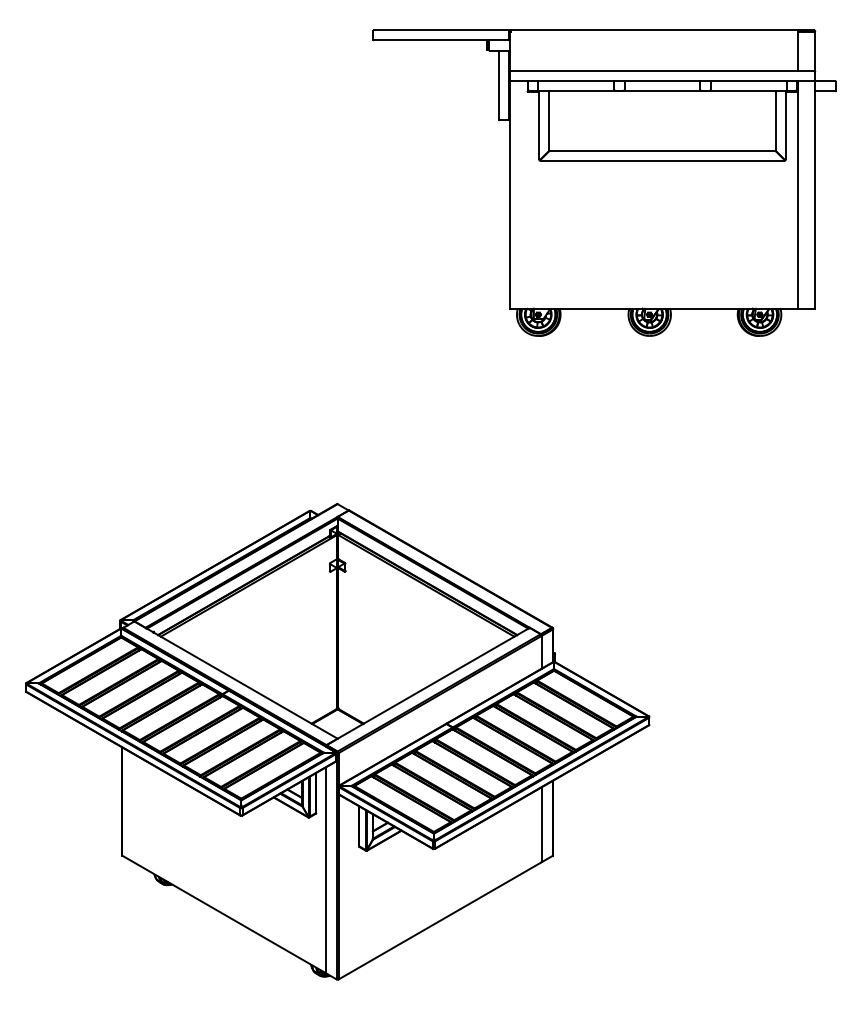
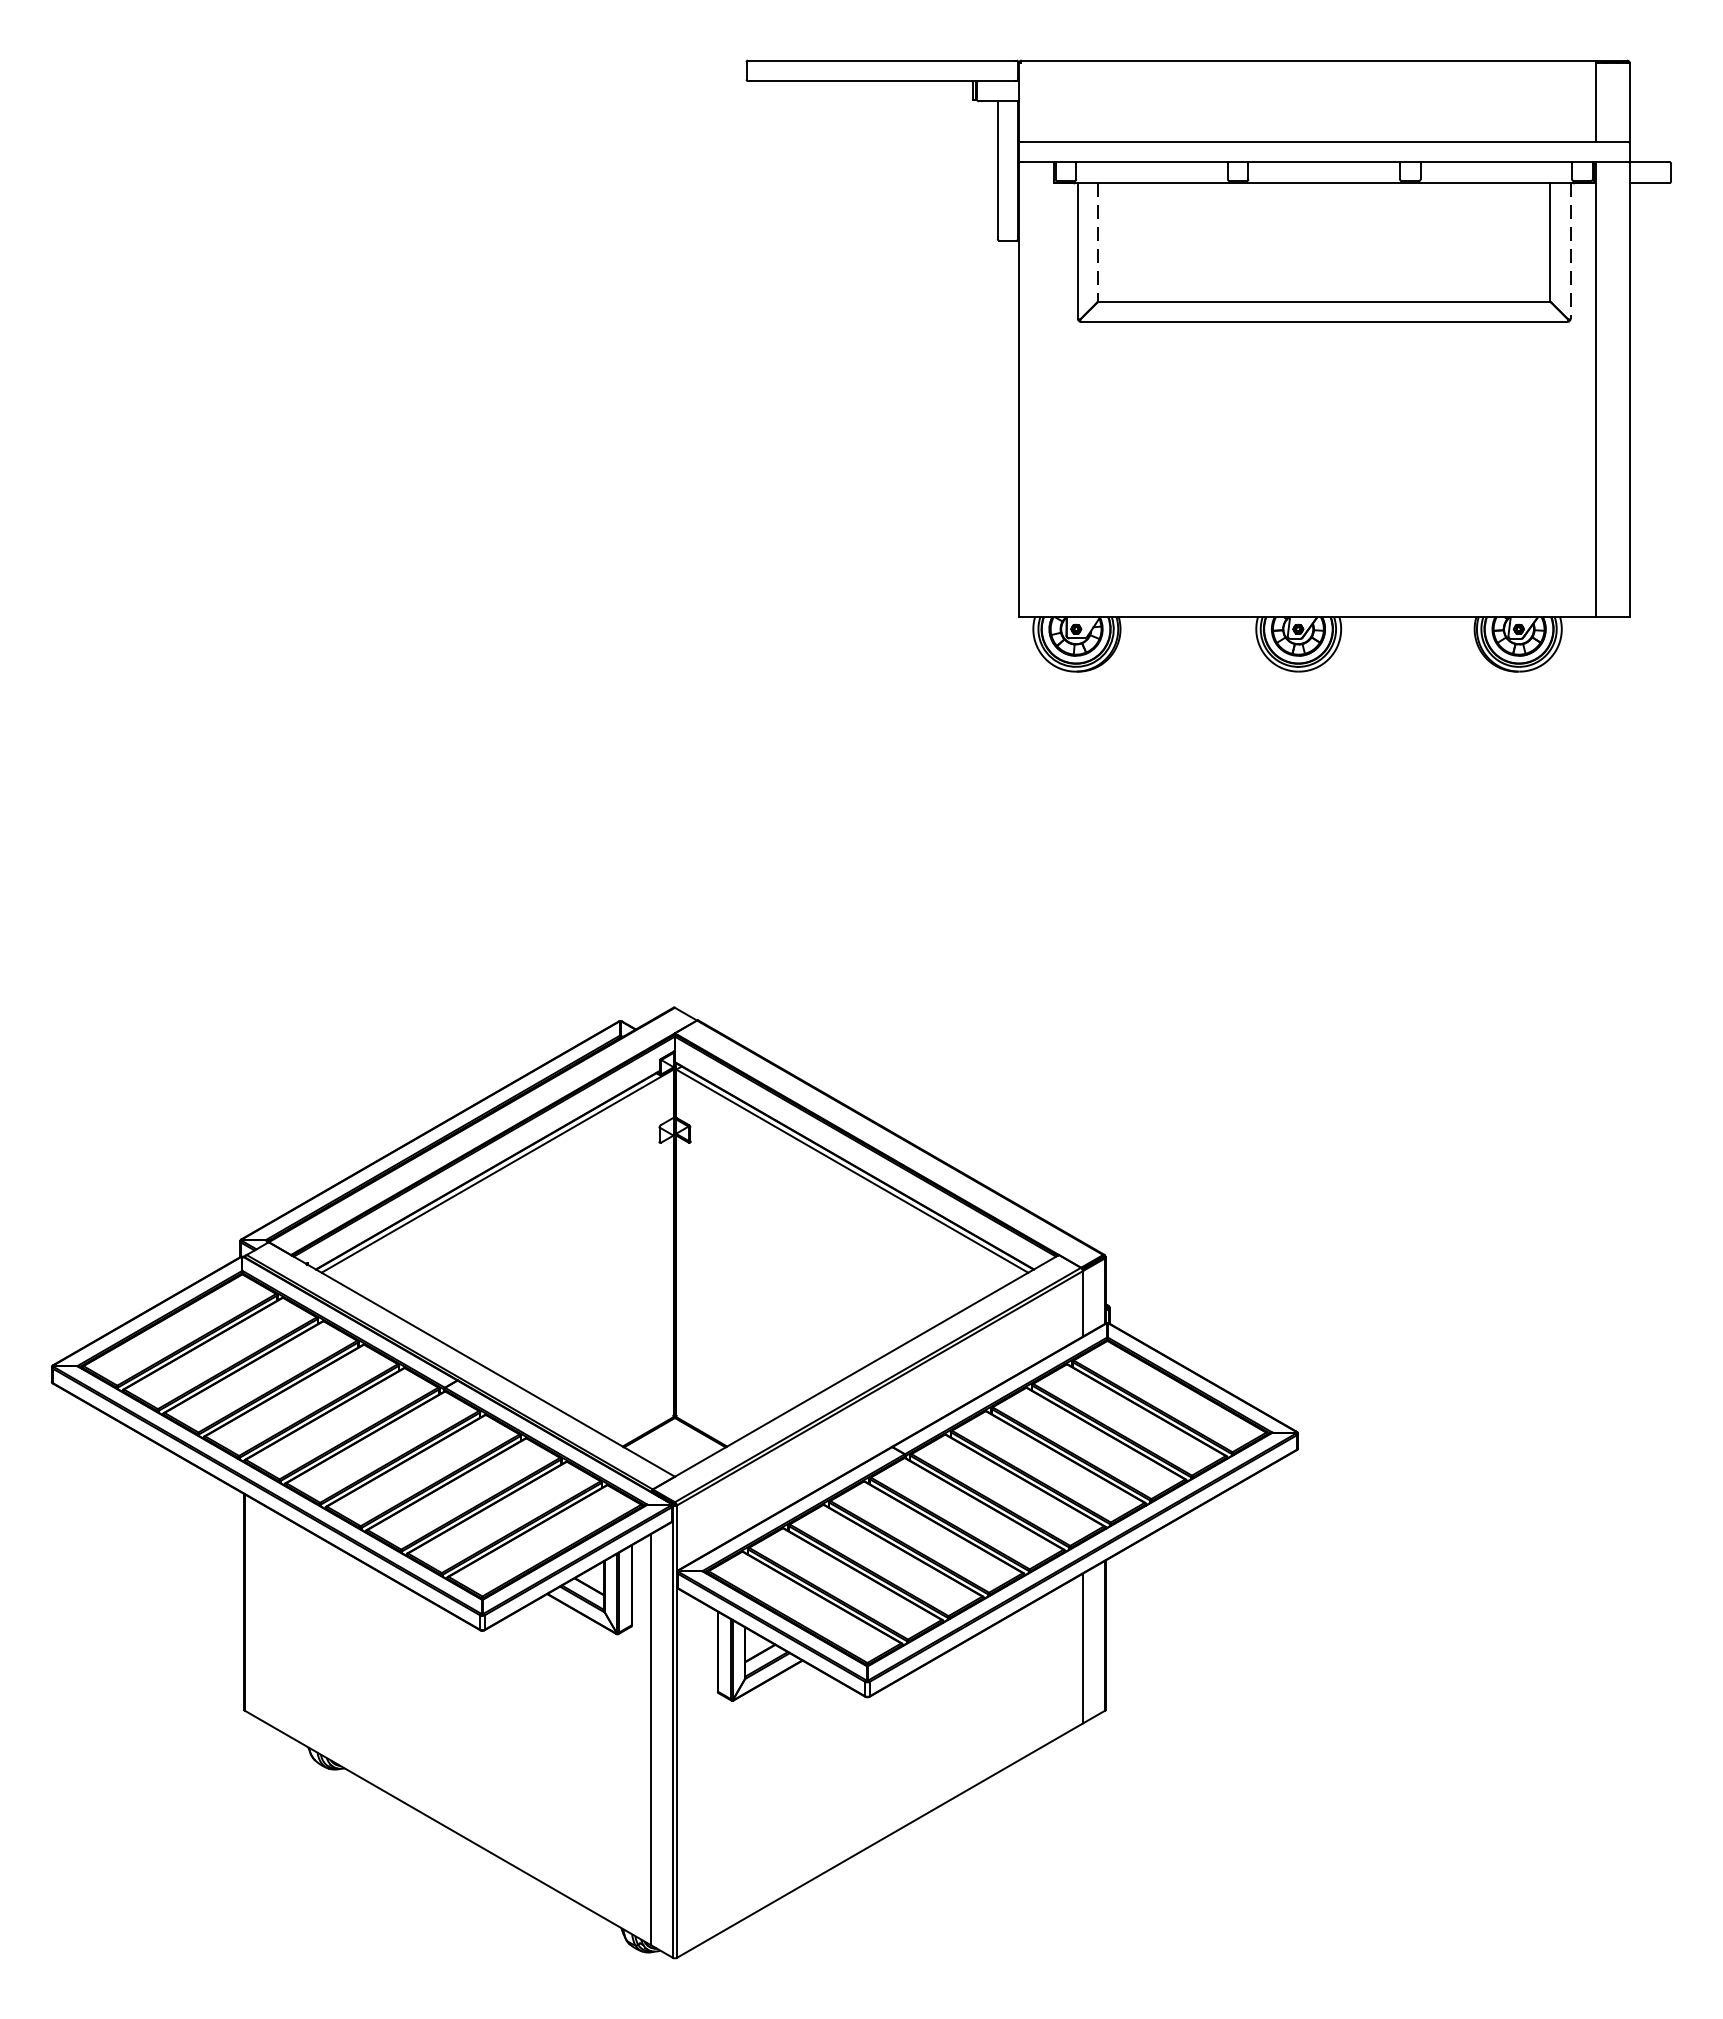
line: (549, 121) -> (1098, 242), solid -> dashed
line: (785, 125) -> (1570, 250), solid -> dashed

